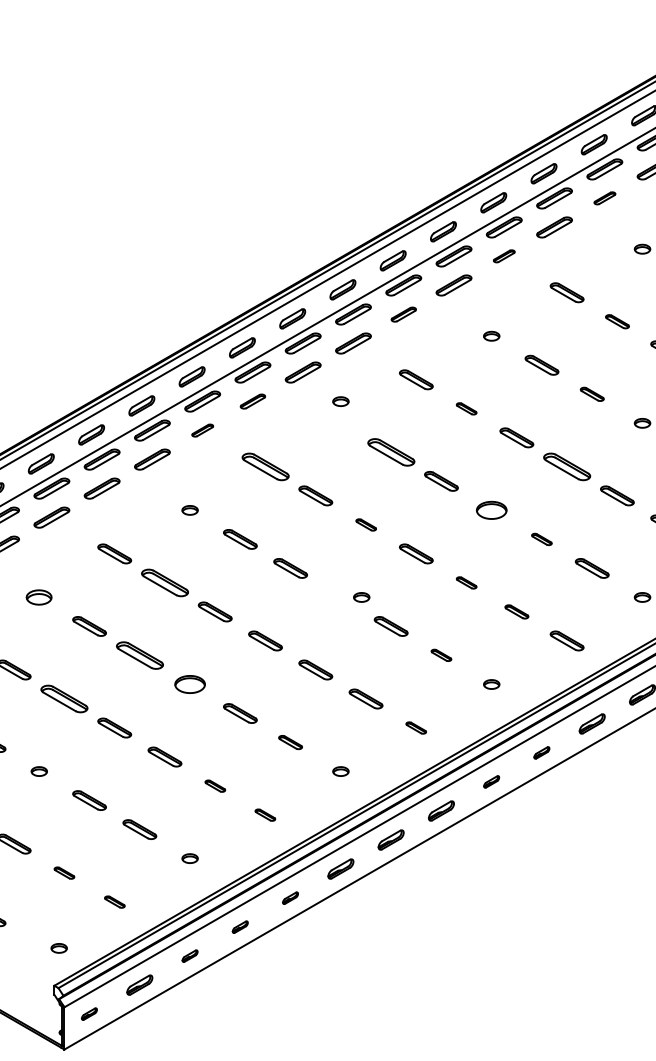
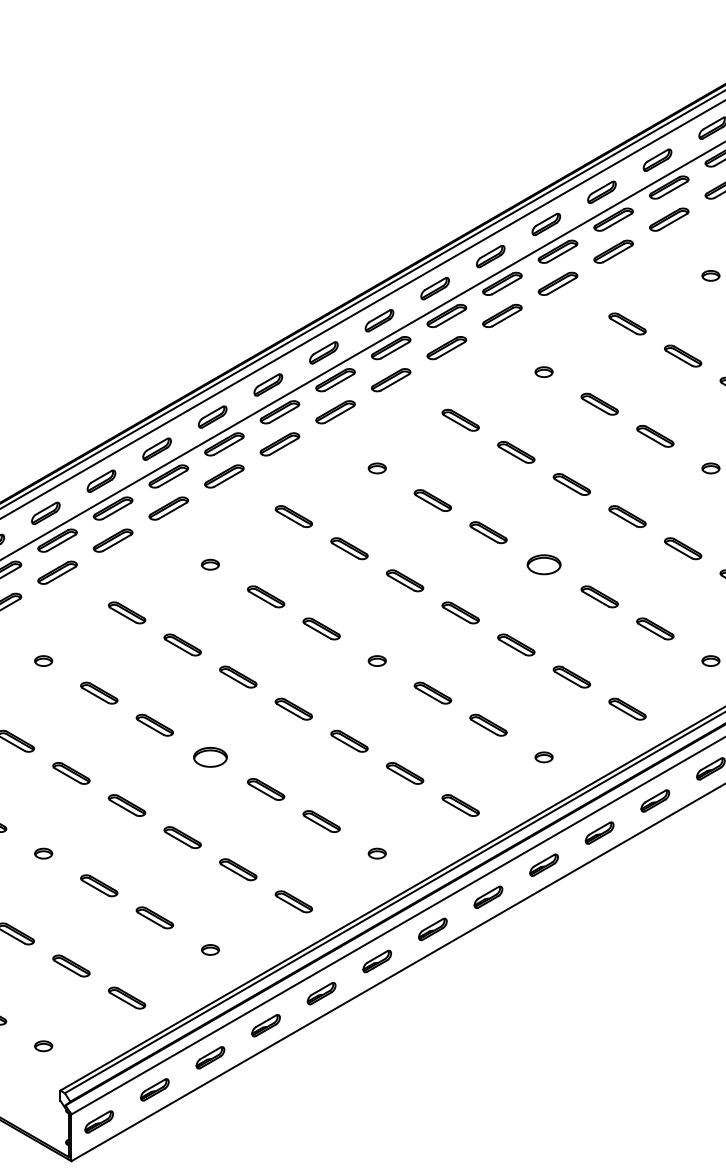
part: (605, 198) -> (669, 219), size x1.67
part: (503, 256) -> (557, 283), size x1.67
part: (403, 314) -> (446, 348), size x1.43
part: (617, 321) -> (683, 355), size x1.43
part: (592, 394) -> (655, 436), size x1.43
part: (252, 401) -> (279, 444), size x1.43
part: (340, 401) -> (376, 468), moved
part: (466, 408) -> (516, 452), size x1.67
part: (202, 430) -> (224, 476), size x1.67
part: (390, 452) -> (432, 500), size x0.71
part: (265, 466) -> (293, 516), size x0.71
part: (567, 466) -> (627, 516), size x0.71
part: (366, 524) -> (405, 580), size x1.67
part: (541, 539) -> (599, 596), size x1.67
part: (164, 582) -> (182, 644), size x0.71
part: (466, 582) -> (516, 644), size x1.67
part: (39, 596) -> (43, 660), size x0.62
part: (360, 596) -> (376, 660), moved
part: (516, 611) -> (571, 676), size x1.43
part: (139, 654) -> (154, 724), size x0.71
part: (441, 654) -> (488, 724), size x1.67
part: (64, 699) -> (71, 773), size x0.71
part: (416, 728) -> (460, 805), size x1.67
part: (290, 742) -> (321, 821), size x1.43
part: (541, 752) -> (599, 832), size x1.67
part: (491, 781) -> (543, 864), size x1.67
part: (215, 785) -> (238, 869), size x1.67
part: (265, 814) -> (293, 901), size x1.67
part: (64, 872) -> (71, 965), size x1.67
part: (290, 897) -> (321, 993), size x1.67
part: (115, 901) -> (127, 997), size x1.67
part: (239, 926) -> (265, 1025), size x1.67
part: (59, 948) -> (43, 1046), moved
part: (190, 955) -> (210, 1057), size x1.67
part: (88, 1013) -> (98, 1121), size x1.67

